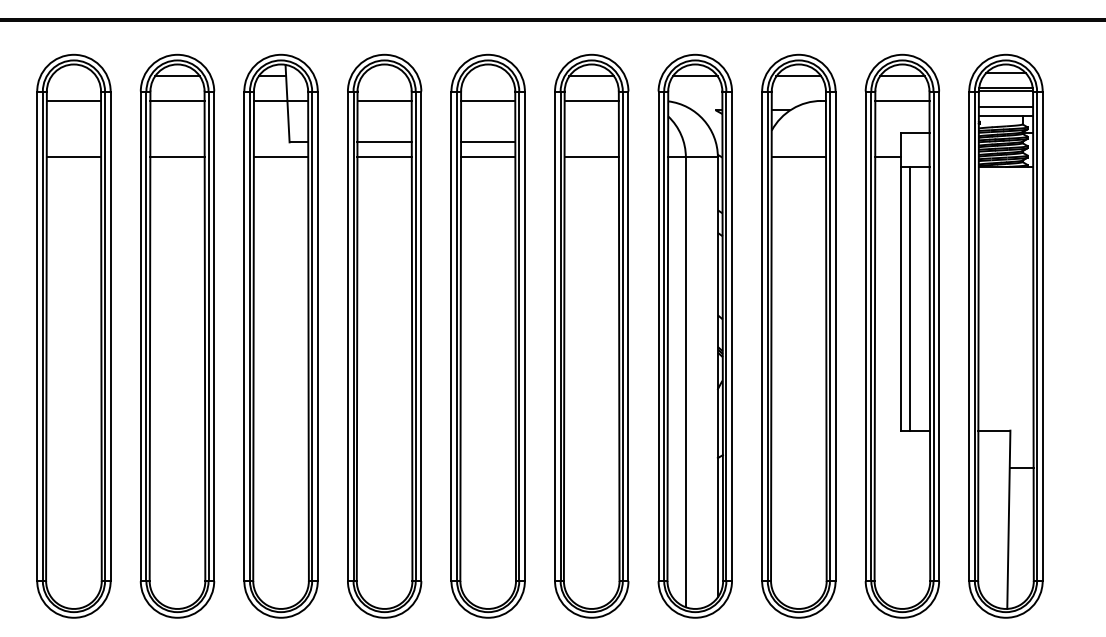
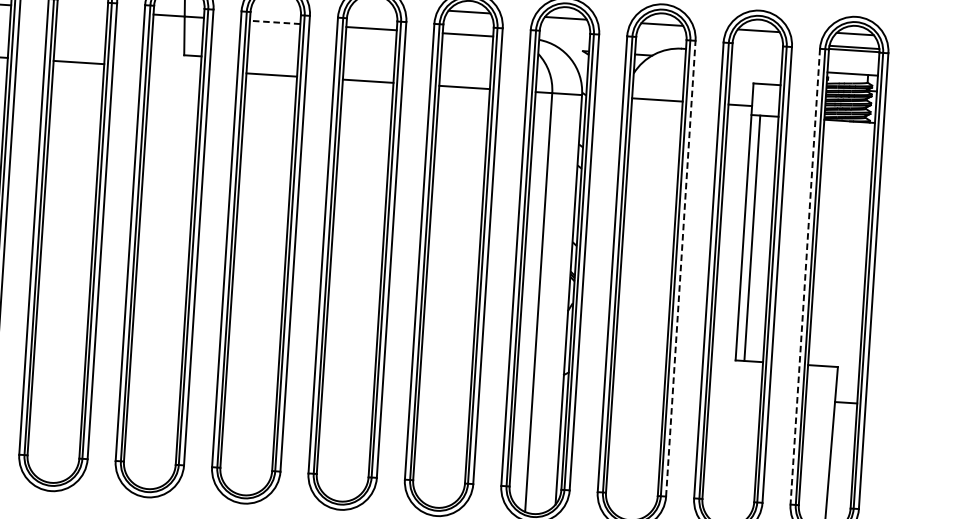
line: (177, 100) -> (82, 9), removed
line: (384, 100) -> (275, 22), solid -> dashed
line: (902, 100) -> (757, 53), removed
line: (1005, 106) -> (852, 64), removed
line: (384, 142) -> (272, 61), removed
line: (488, 142) -> (369, 67), removed
line: (280, 157) -> (174, 68), removed
line: (835, 336) -> (680, 268), solid -> dashed
line: (969, 336) -> (805, 276), solid -> dashed

